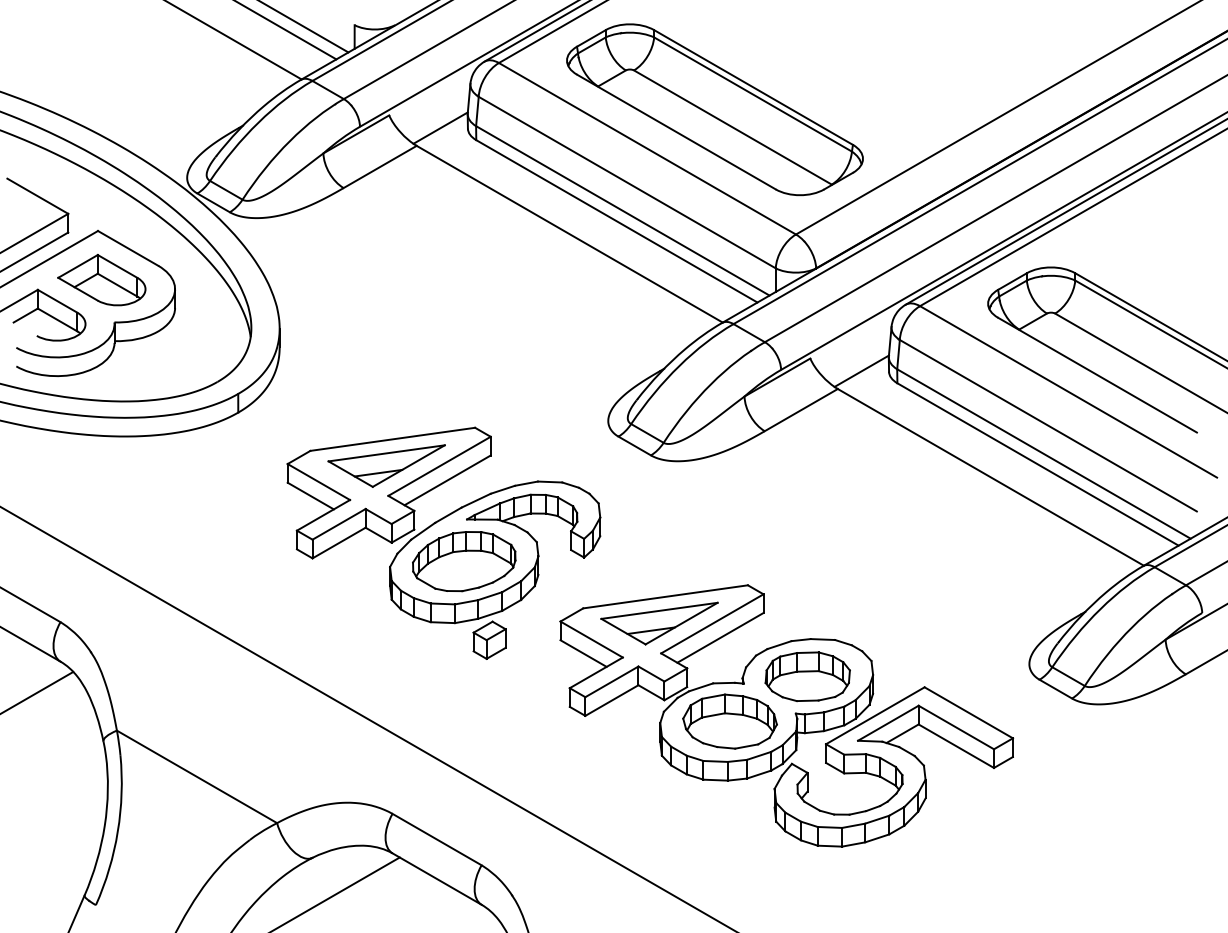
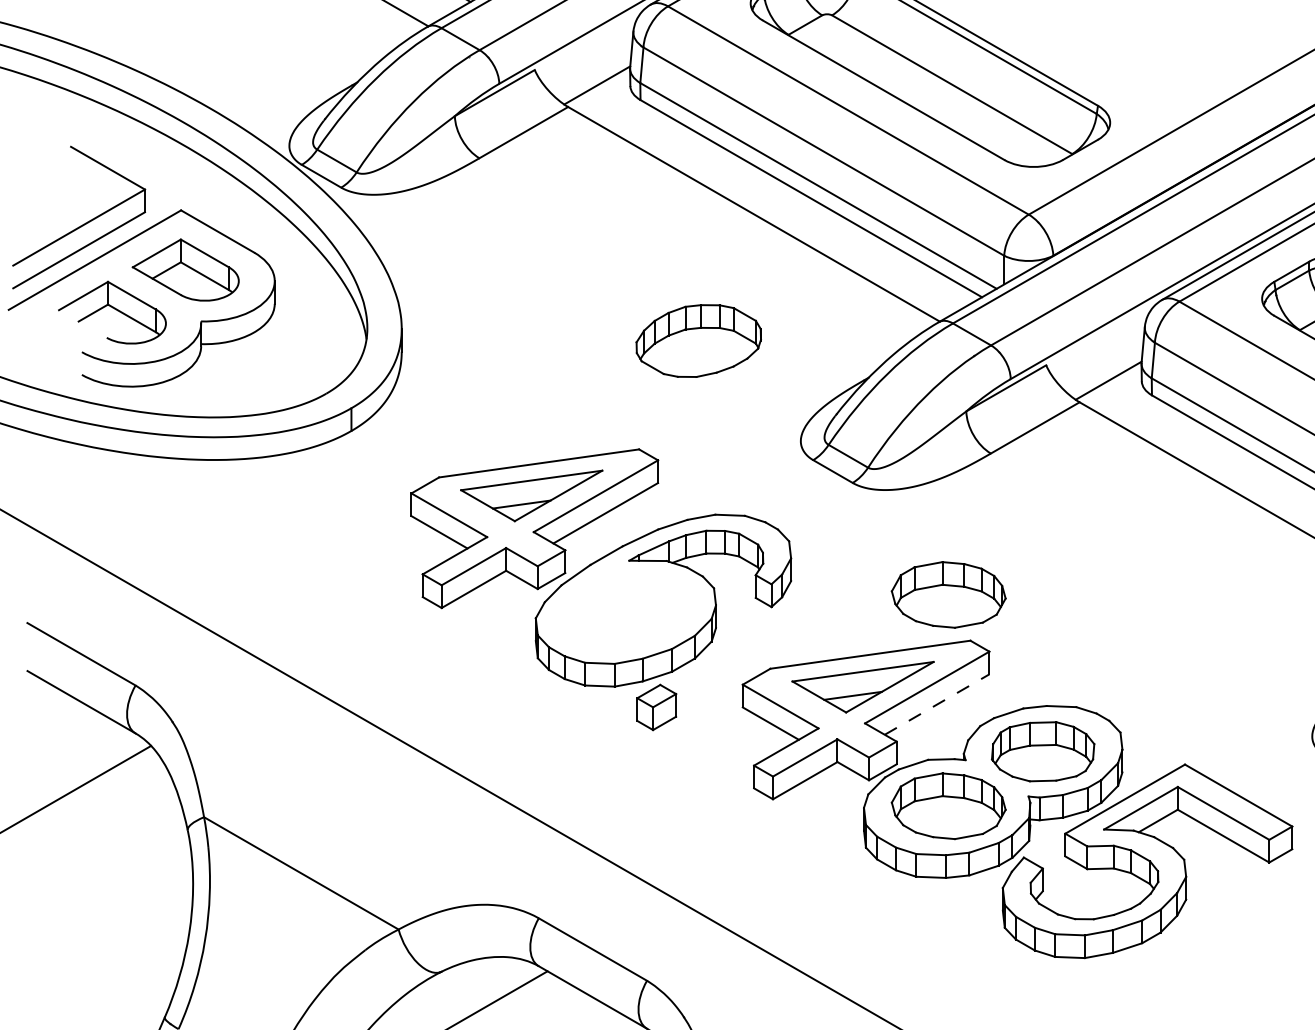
part: (729, 547) -> (948, 594), added
part: (464, 561) -> (699, 340), moved
line: (720, 637) -> (937, 704), solid -> dashed

